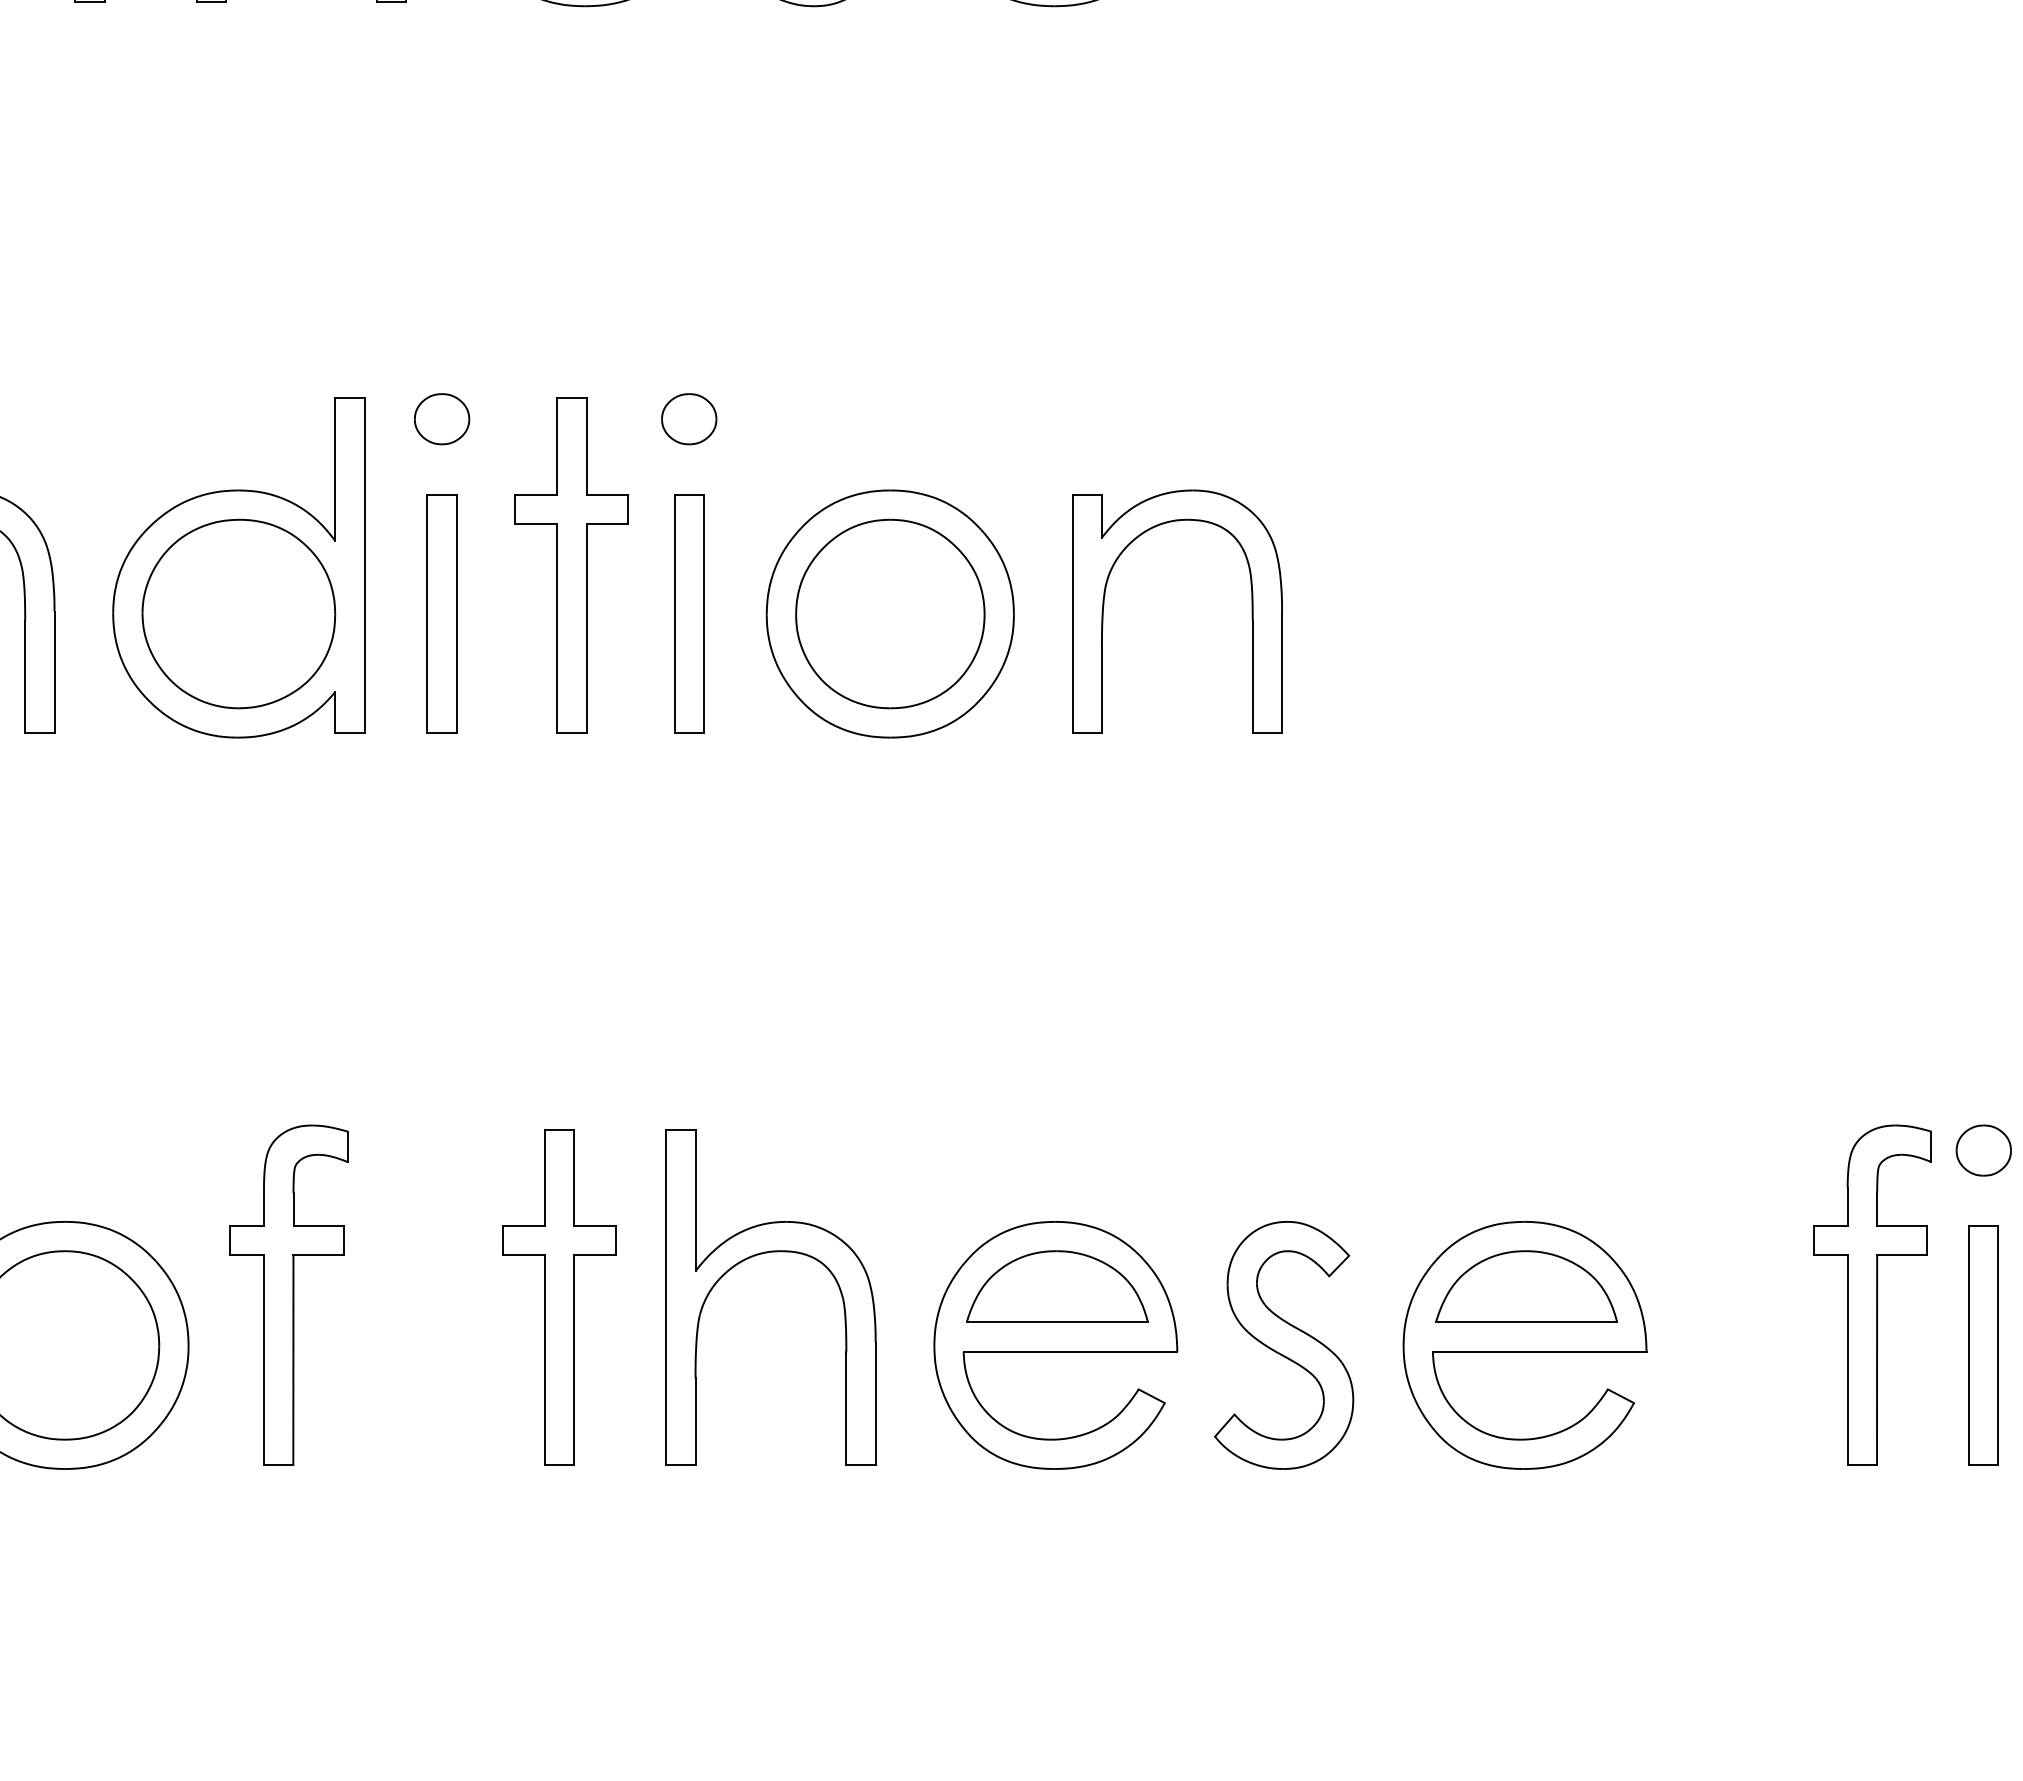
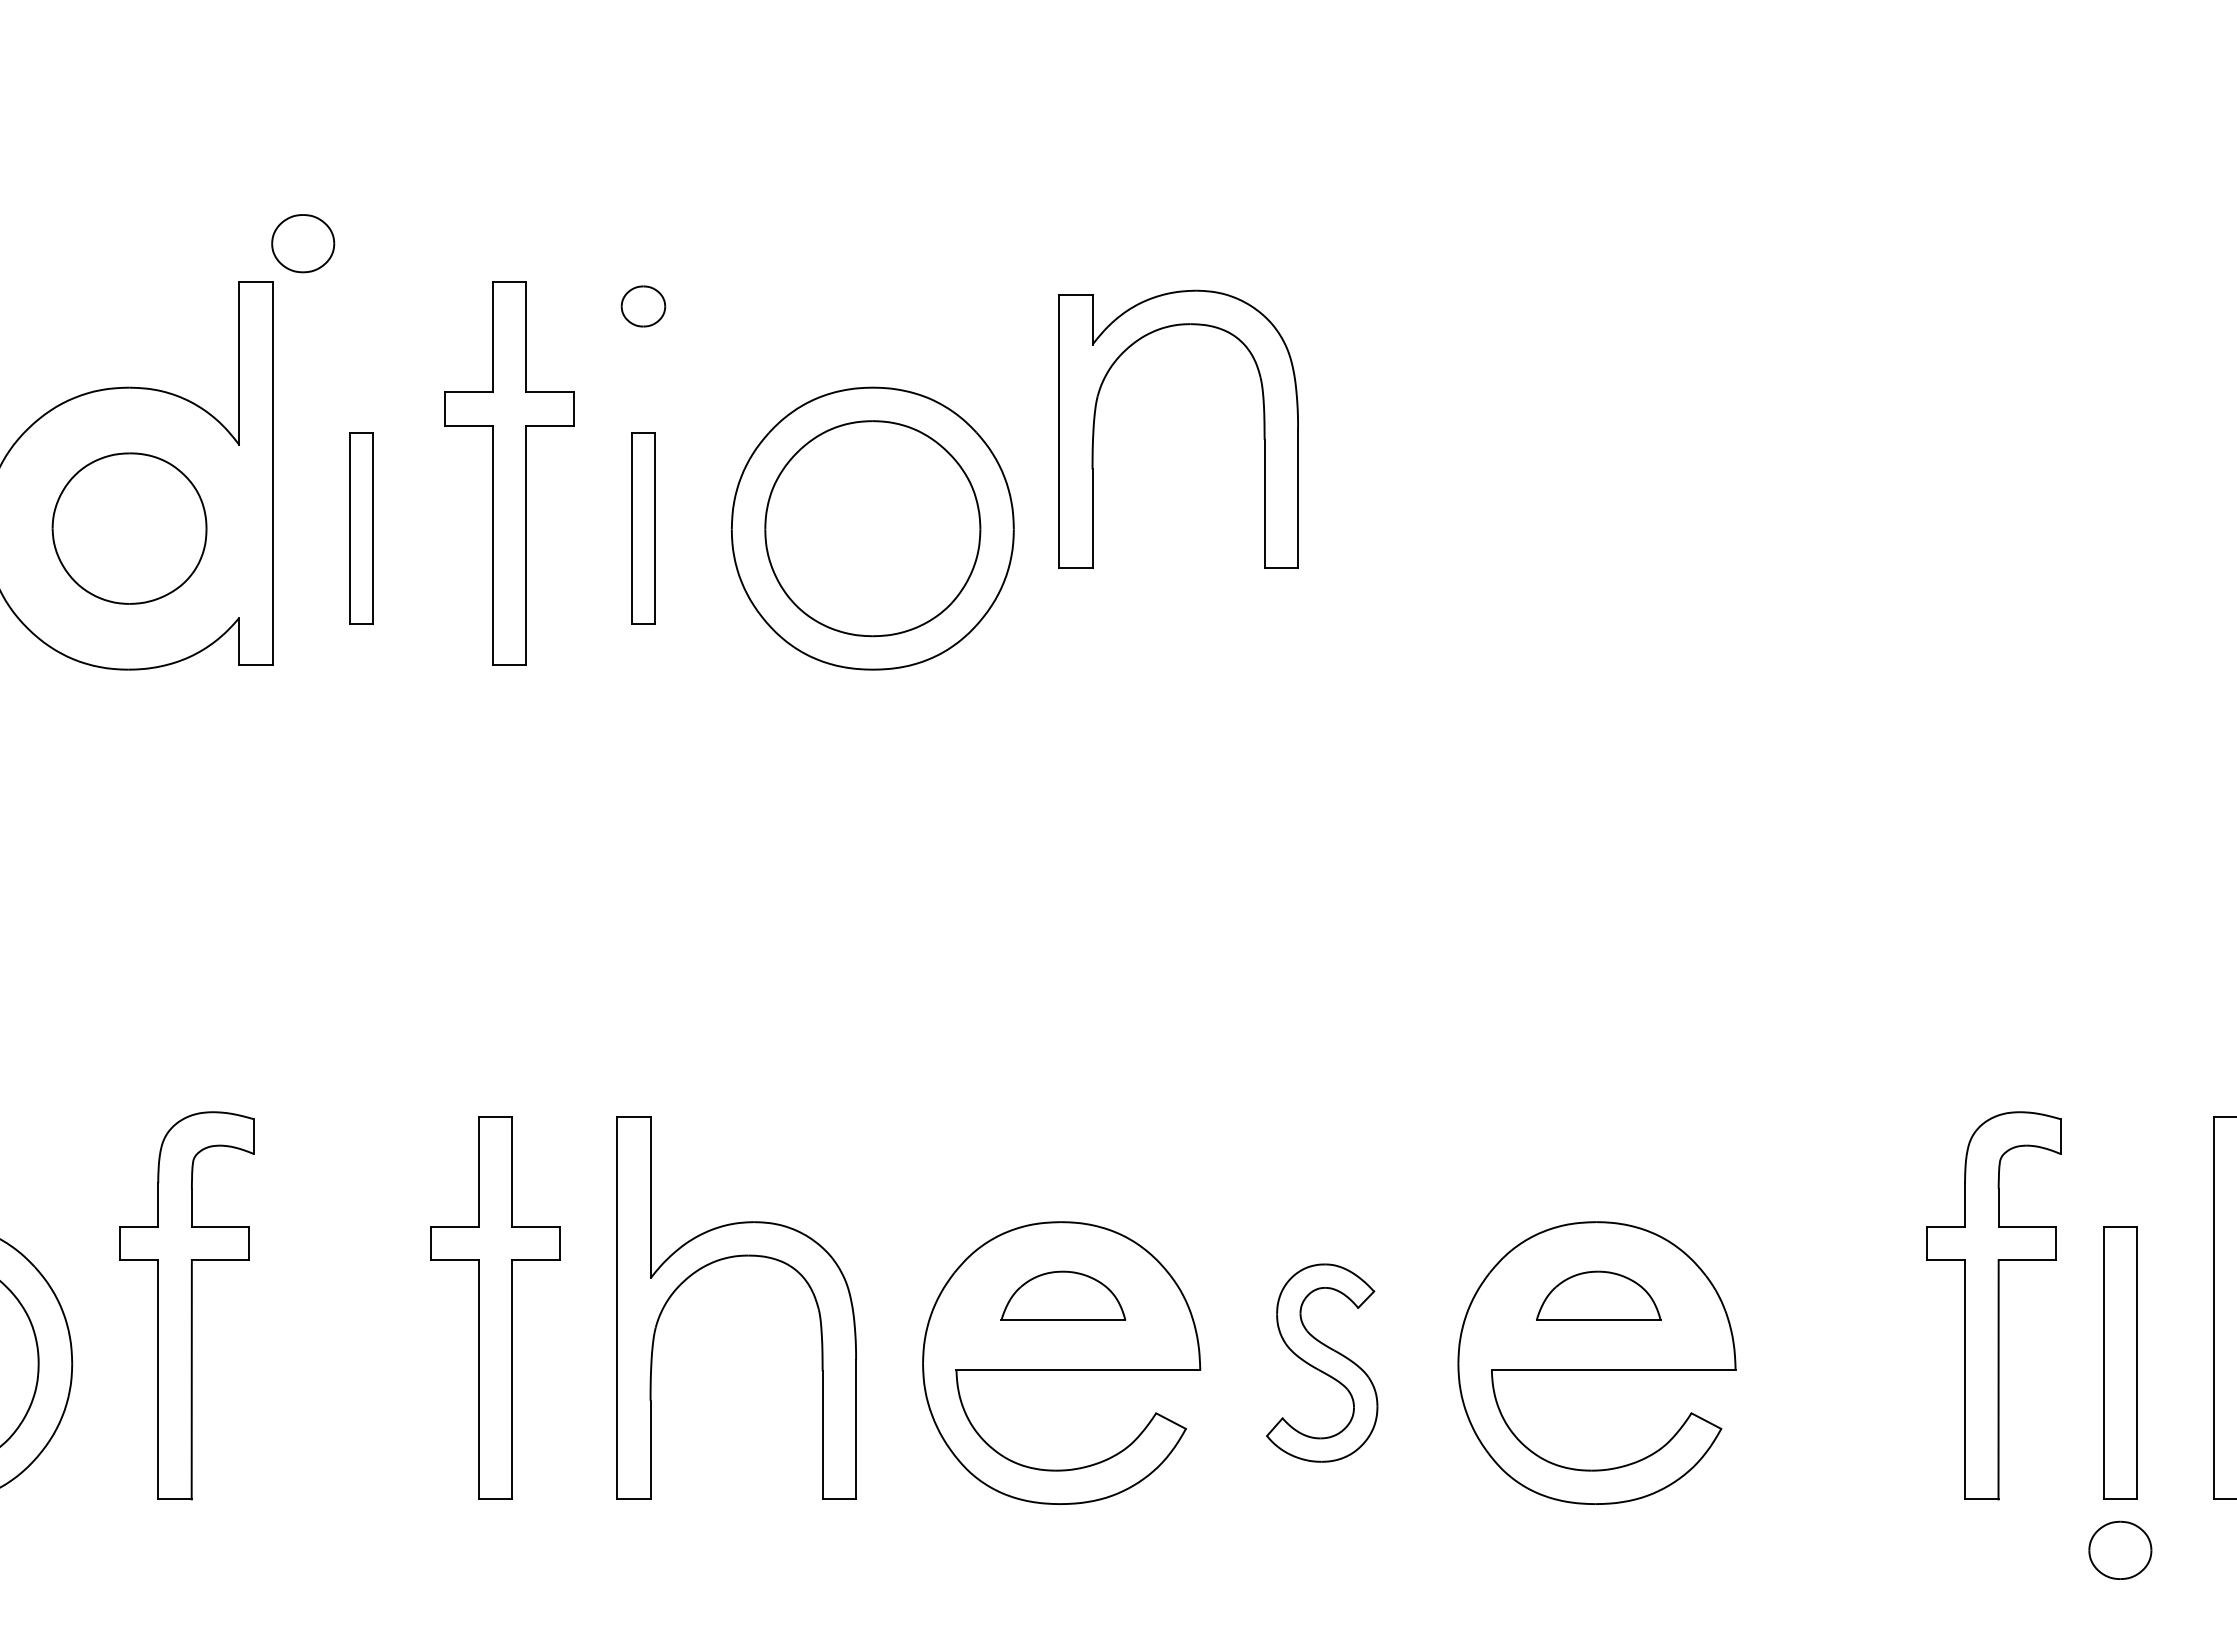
part: (442, 419) -> (303, 243), moved
part: (689, 419) -> (643, 306), size x0.7
part: (1104, 606) -> (1095, 423), moved
part: (238, 613) -> (129, 528), size x0.7
part: (441, 613) -> (360, 528), size x0.7
part: (689, 613) -> (643, 528), size x0.7
part: (1983, 1150) -> (2120, 1550), moved
part: (1057, 1286) -> (1063, 1295), size x0.6
part: (1526, 1286) -> (1598, 1295), size x0.6
part: (1284, 1345) -> (1322, 1363), size x0.7

